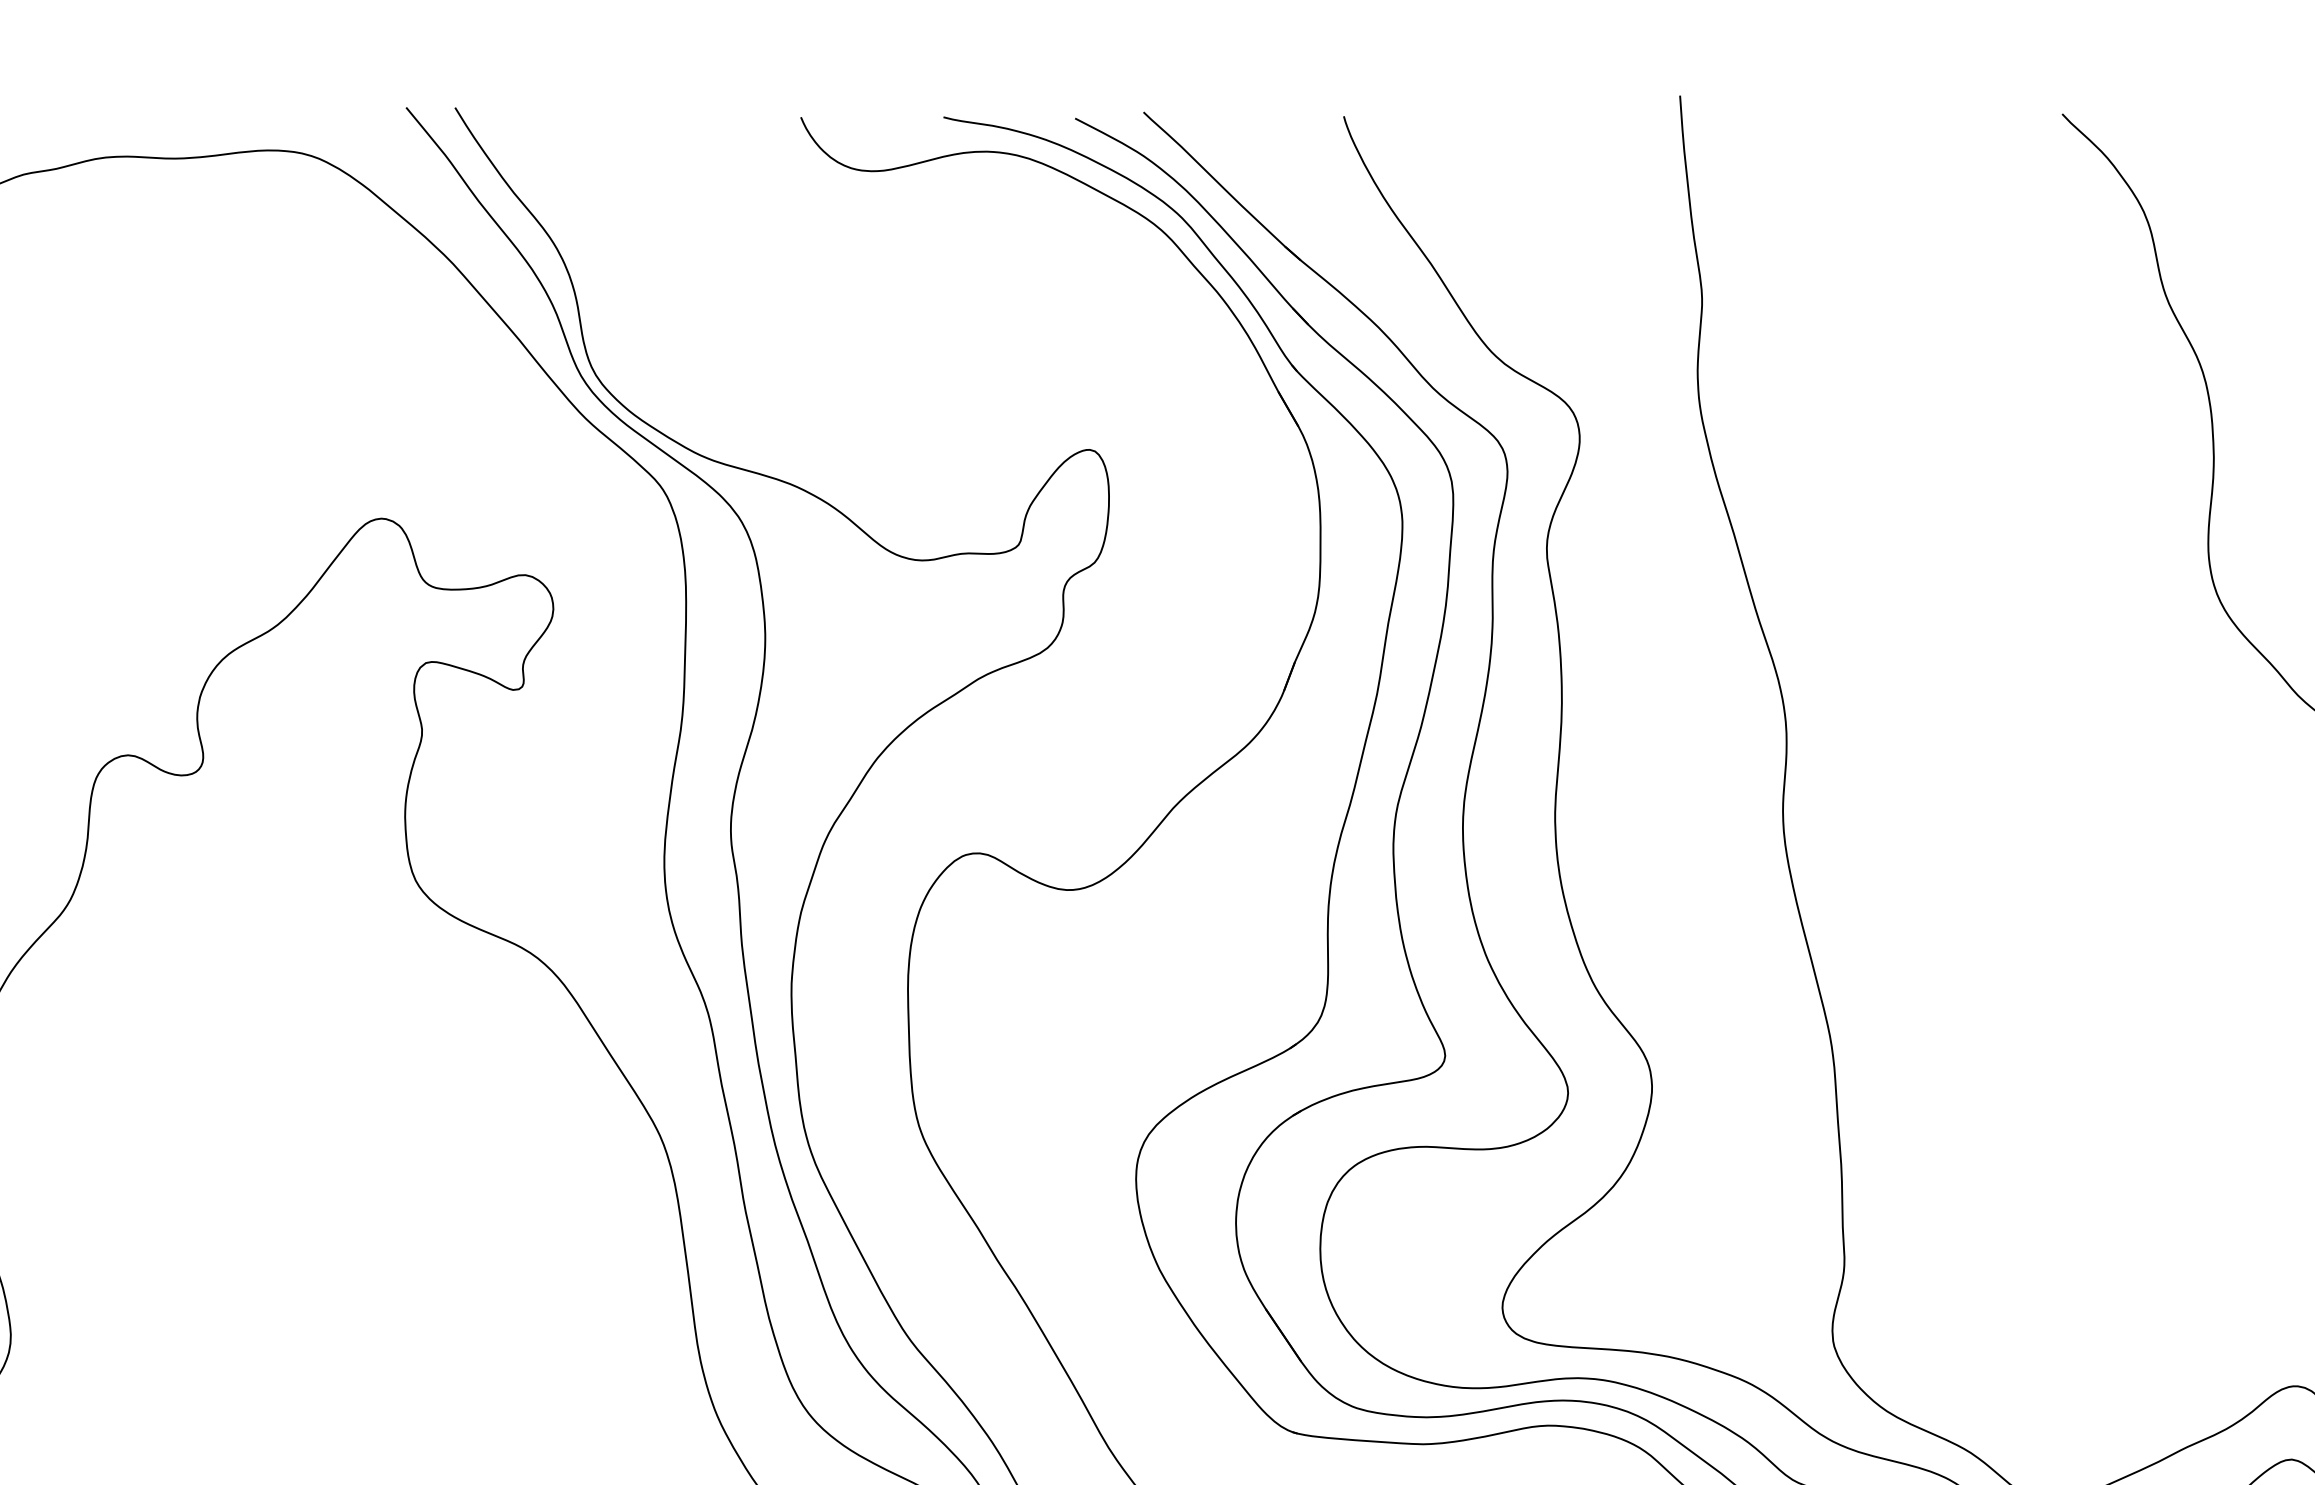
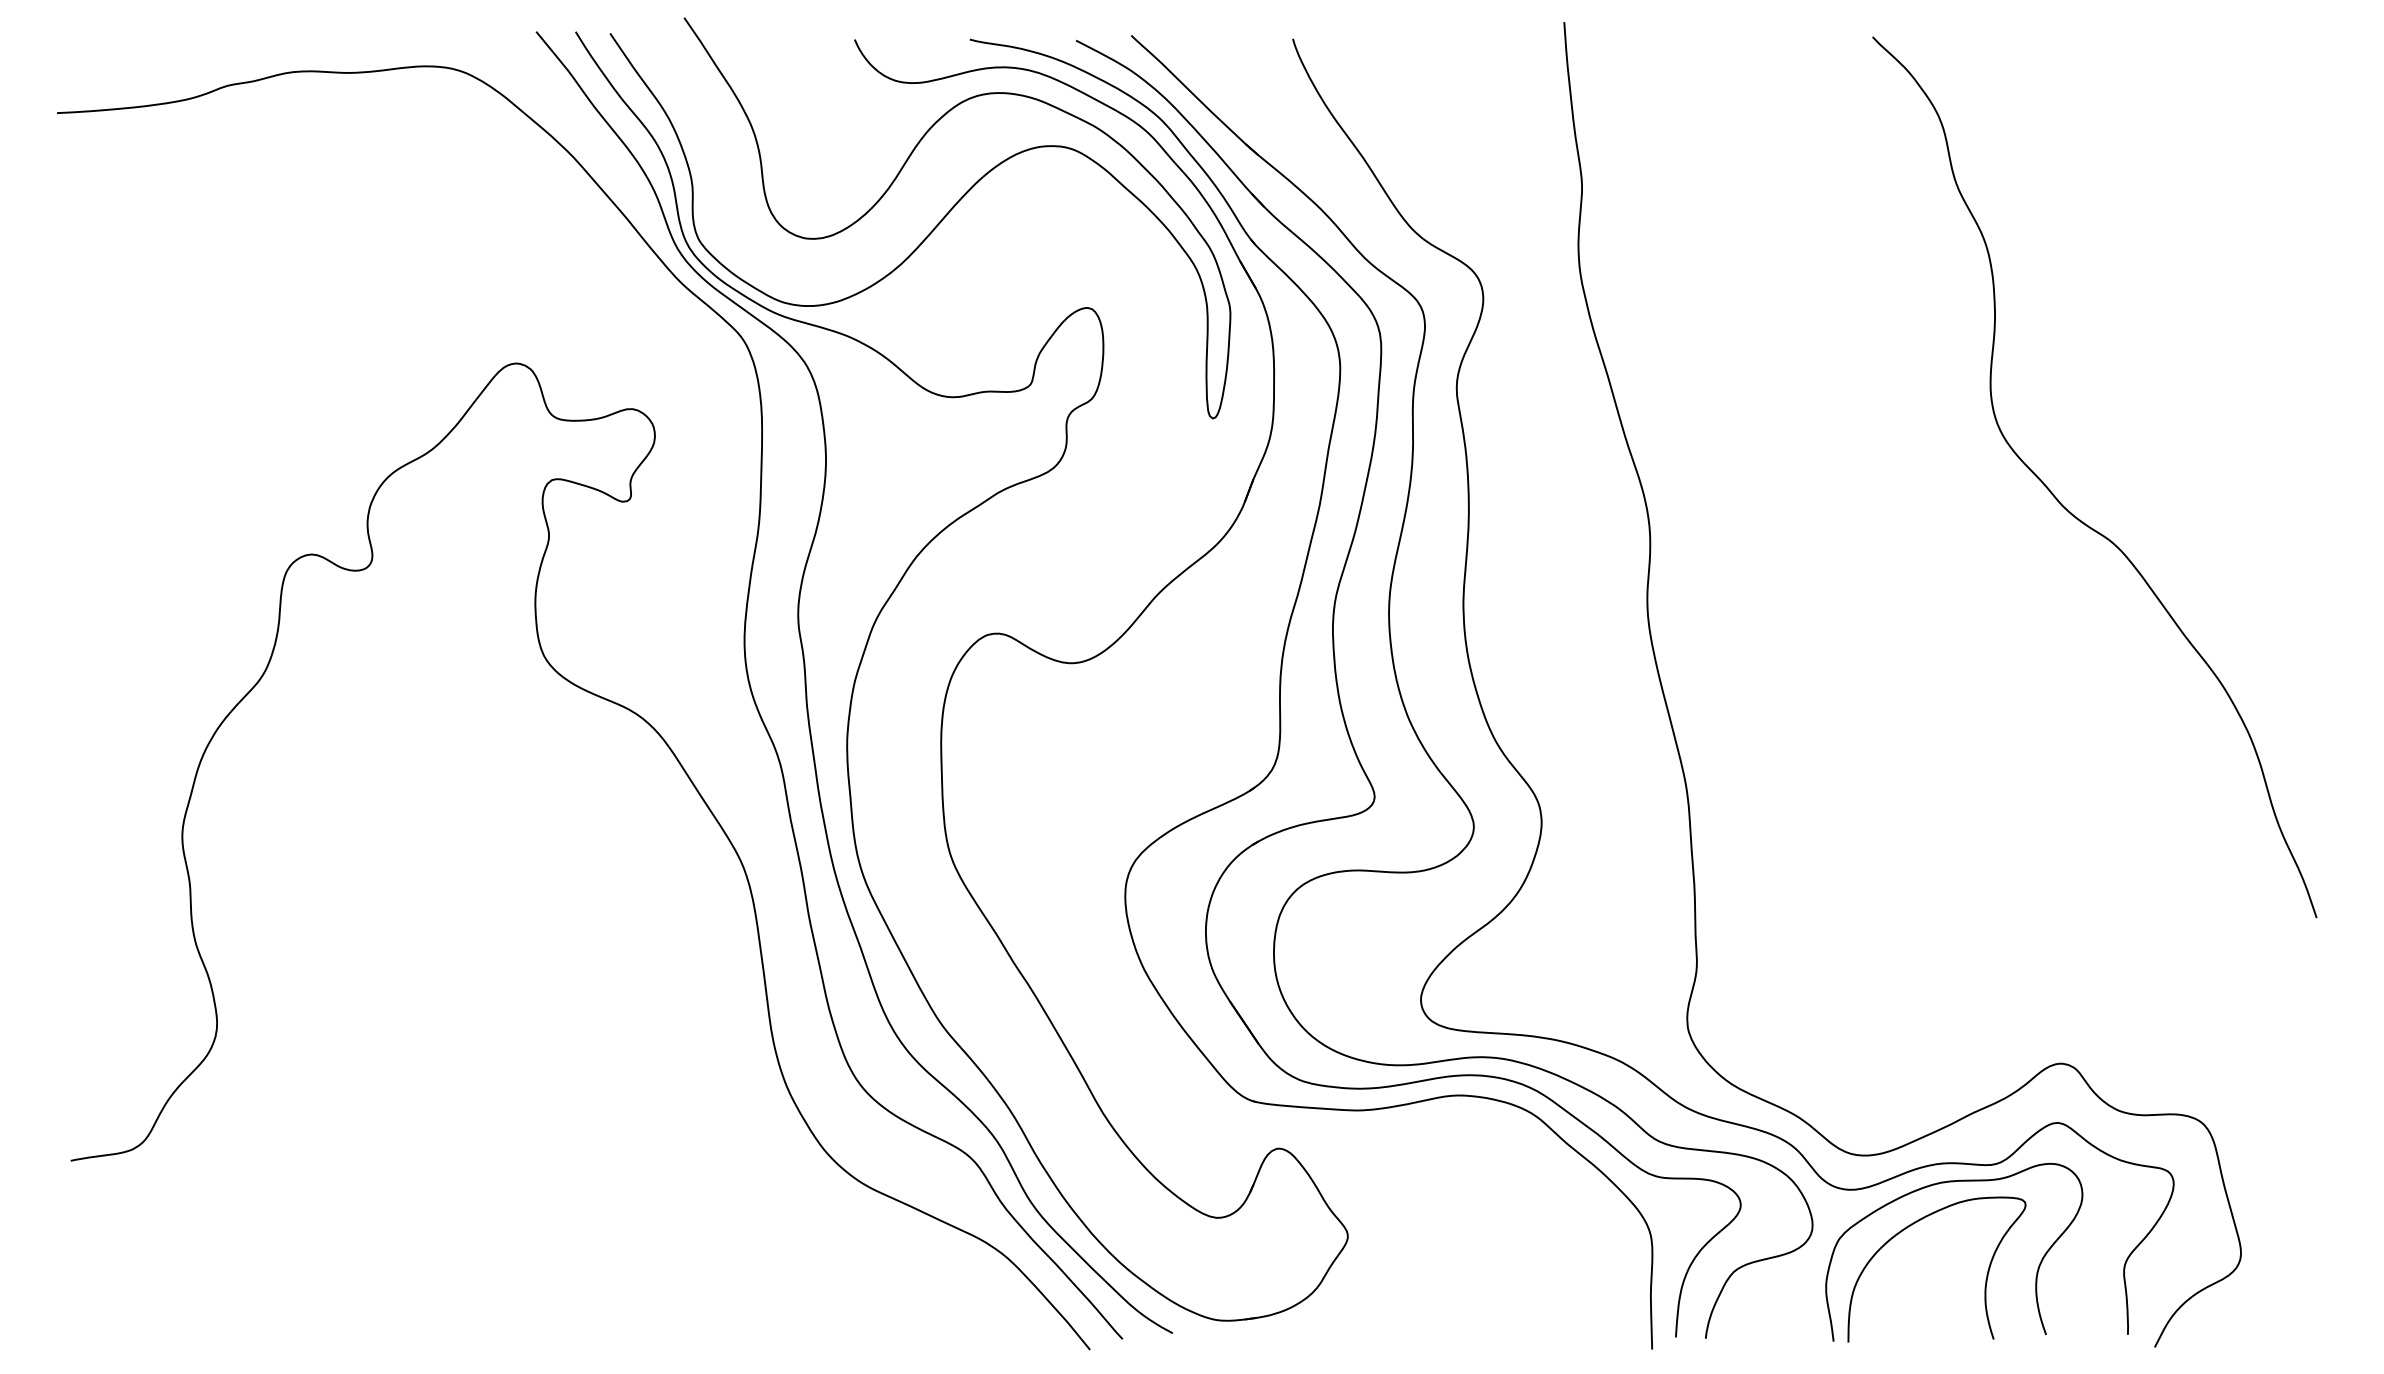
curve: (897, 352) -> (932, 229), added

